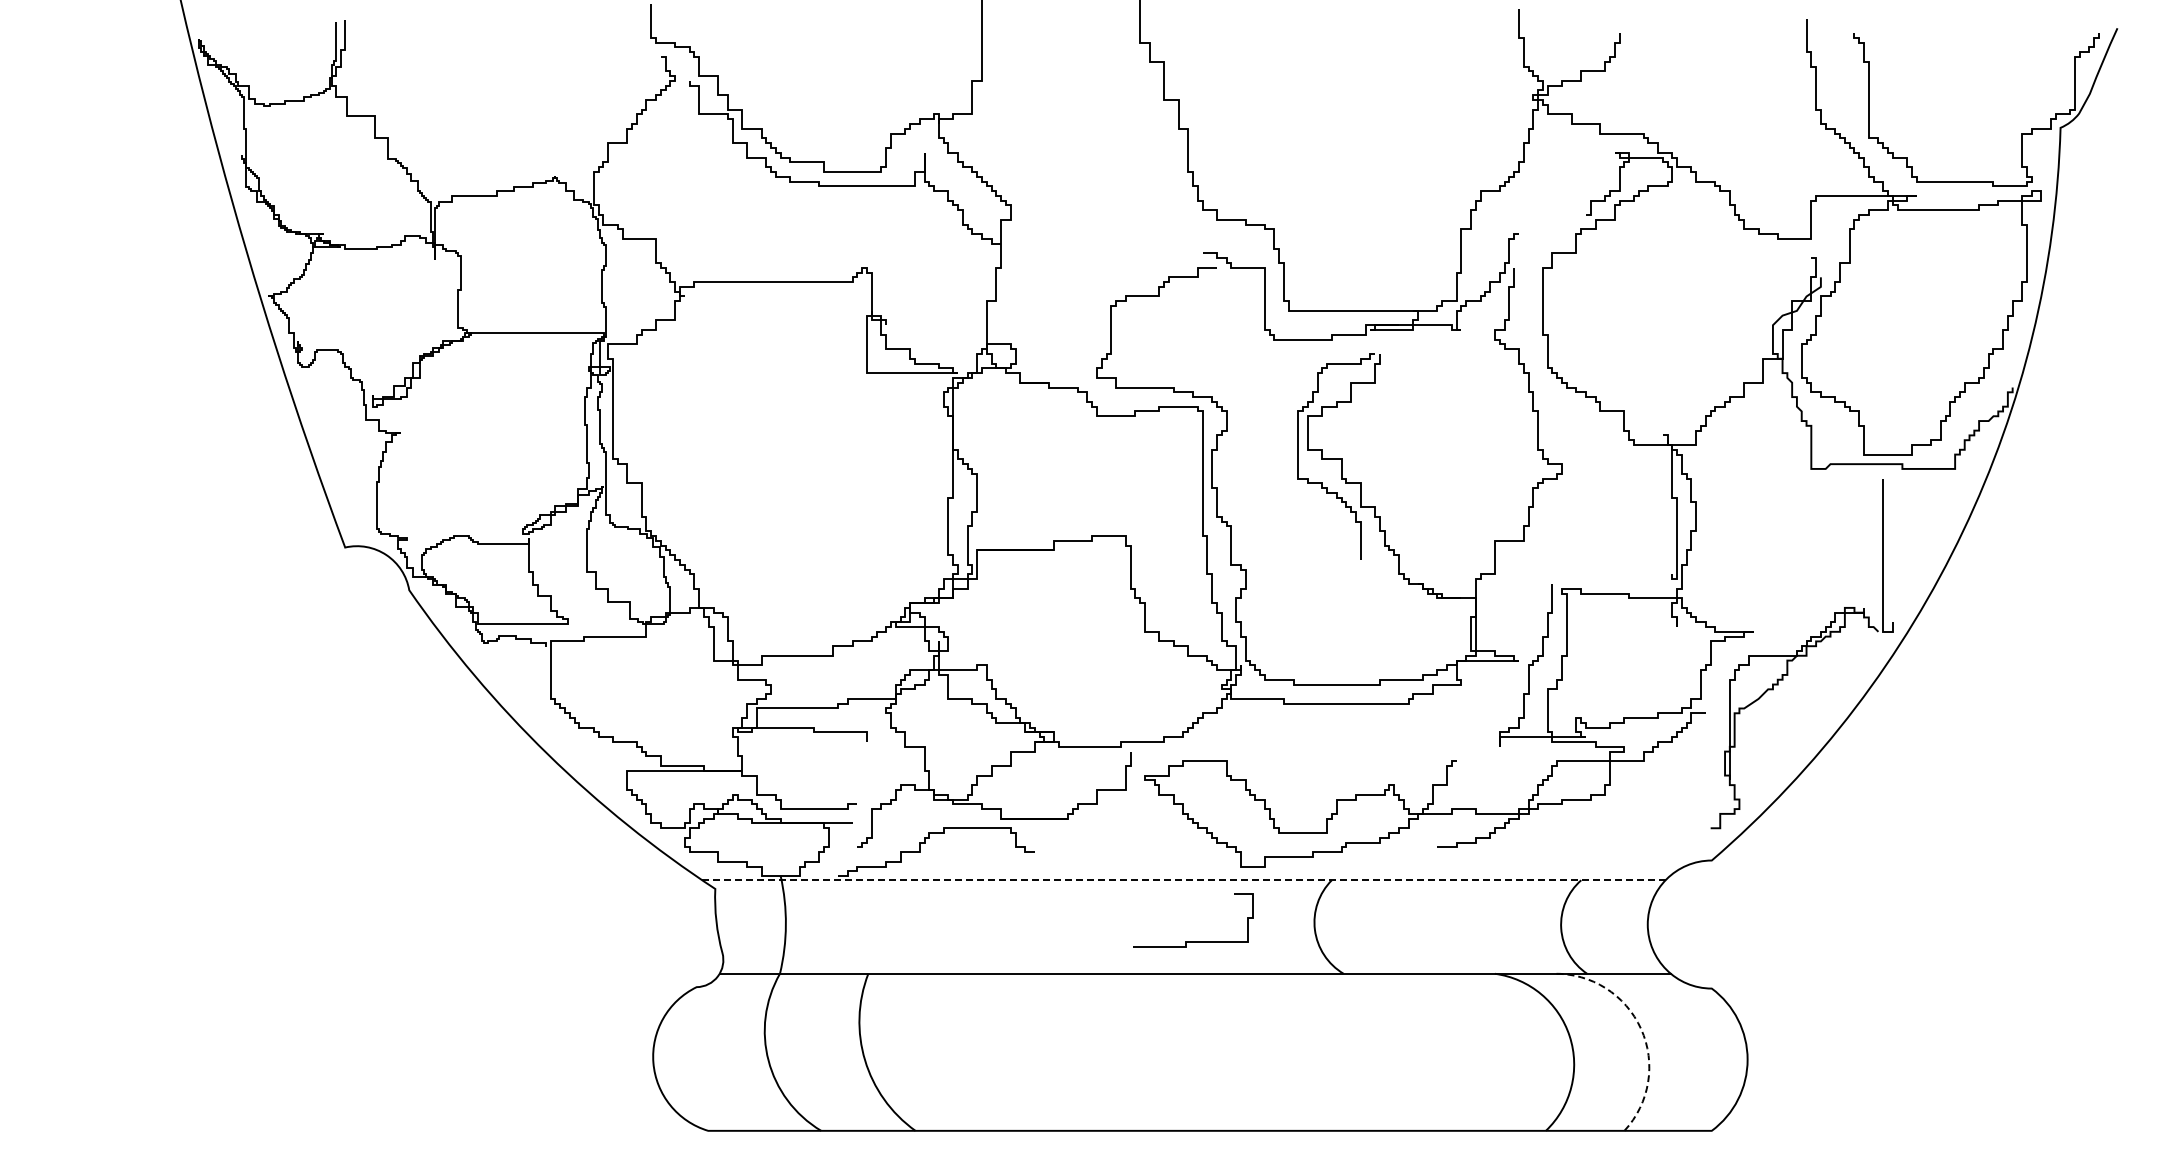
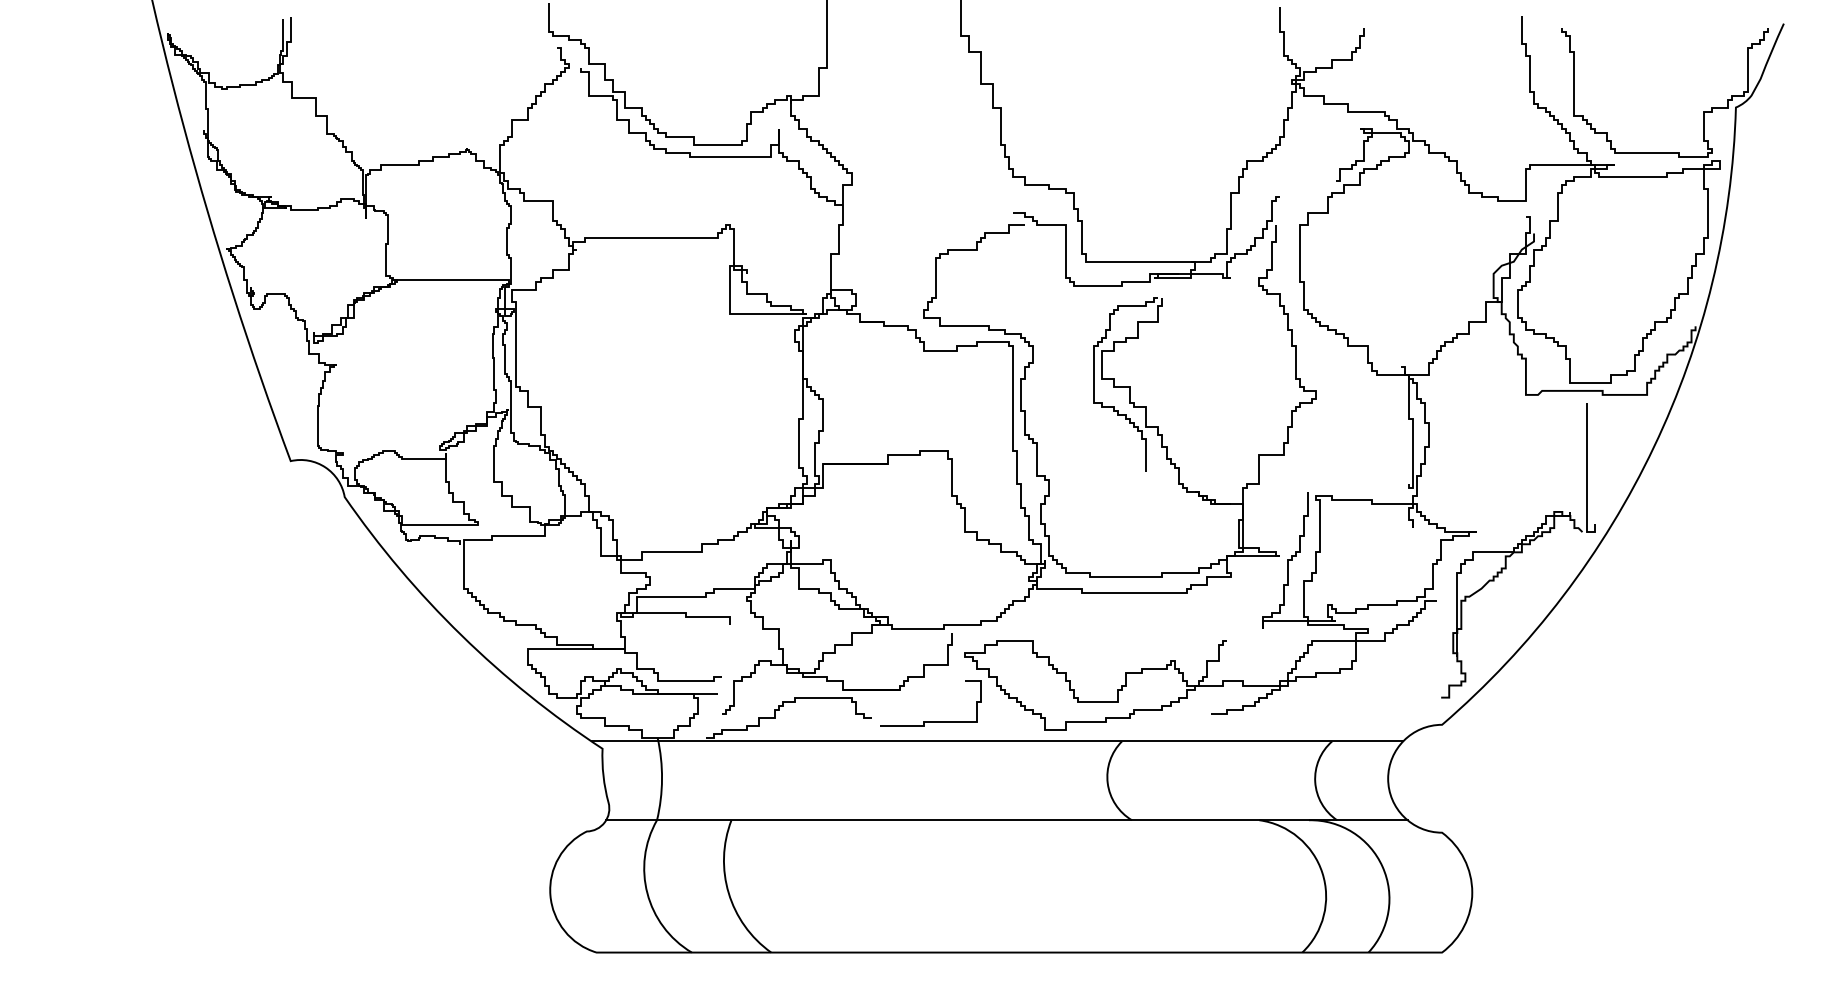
line: (1183, 880) -> (997, 741), dashed -> solid
curve: (1193, 941) -> (930, 721), moved
arc: (1641, 1028) -> (1382, 866), dashed -> solid

